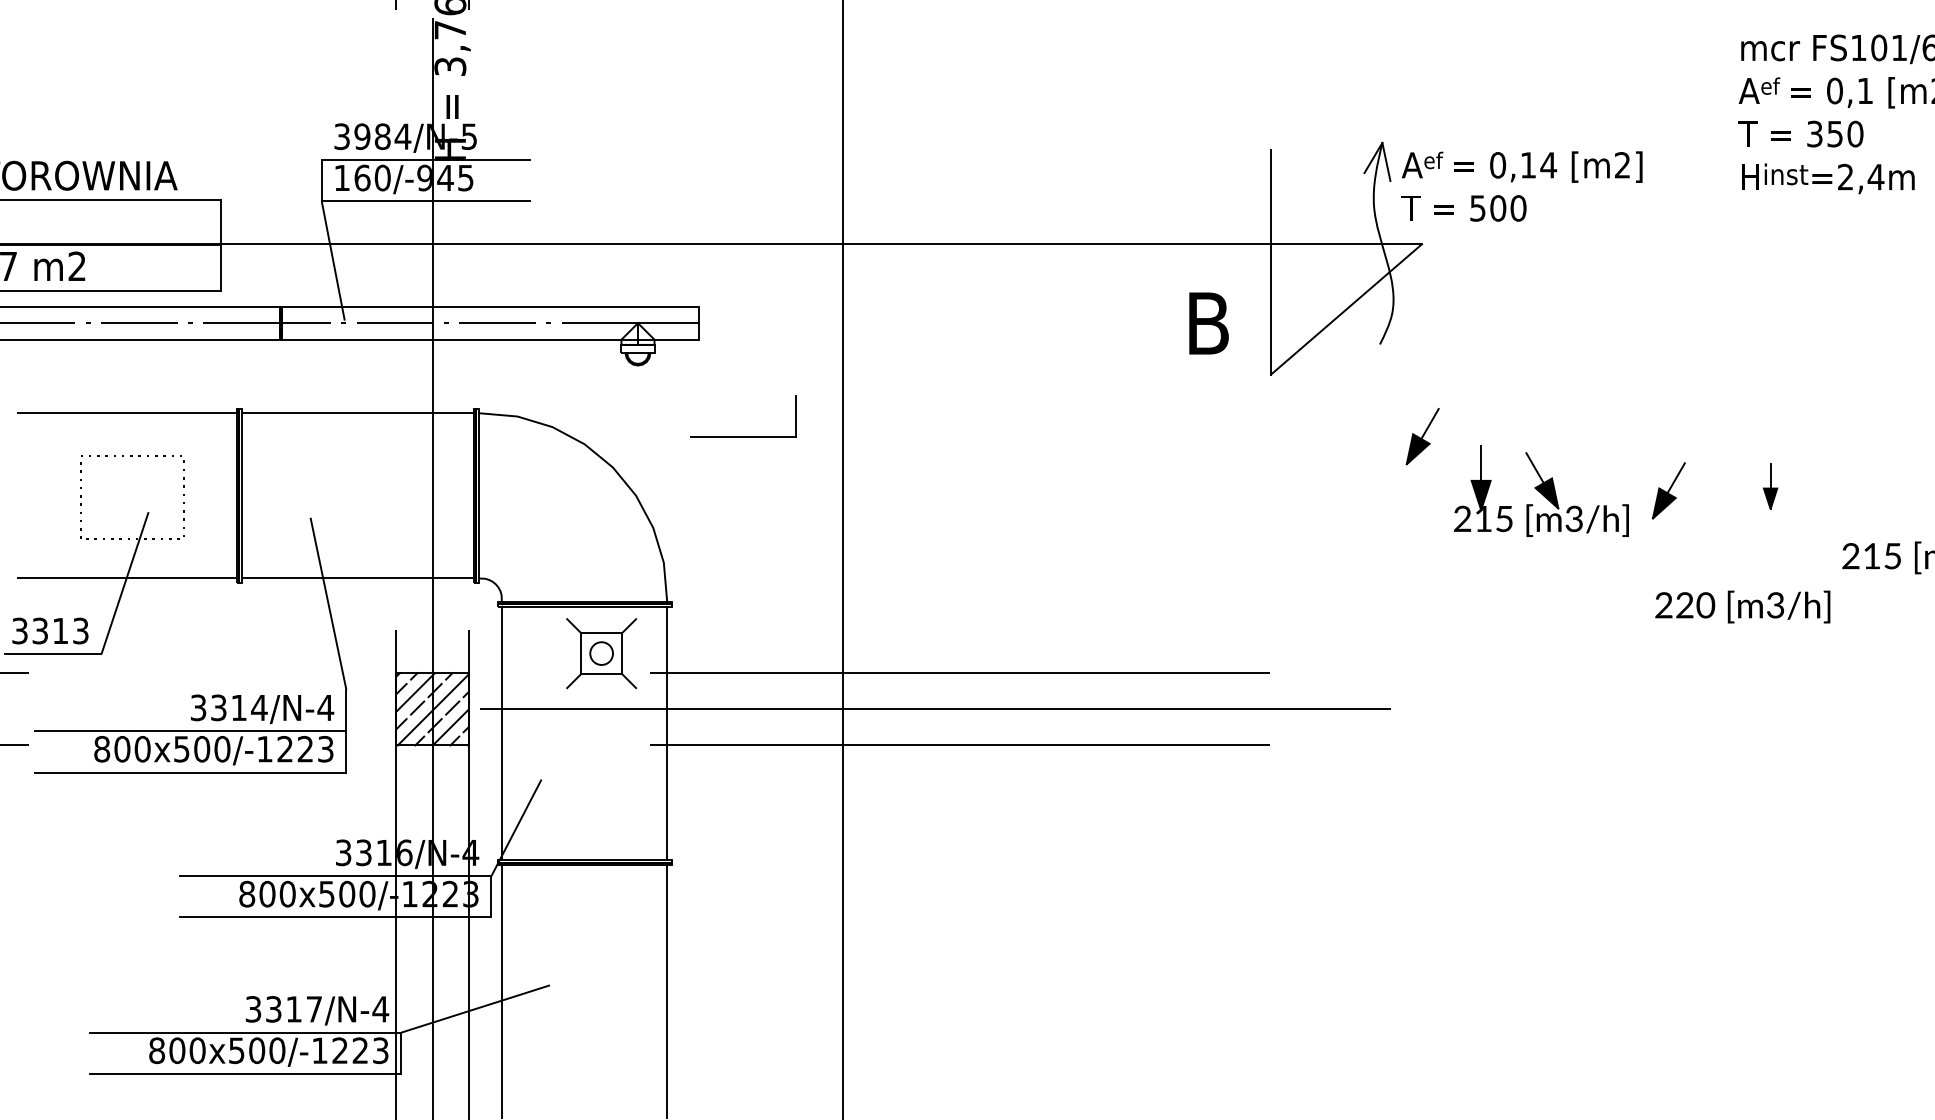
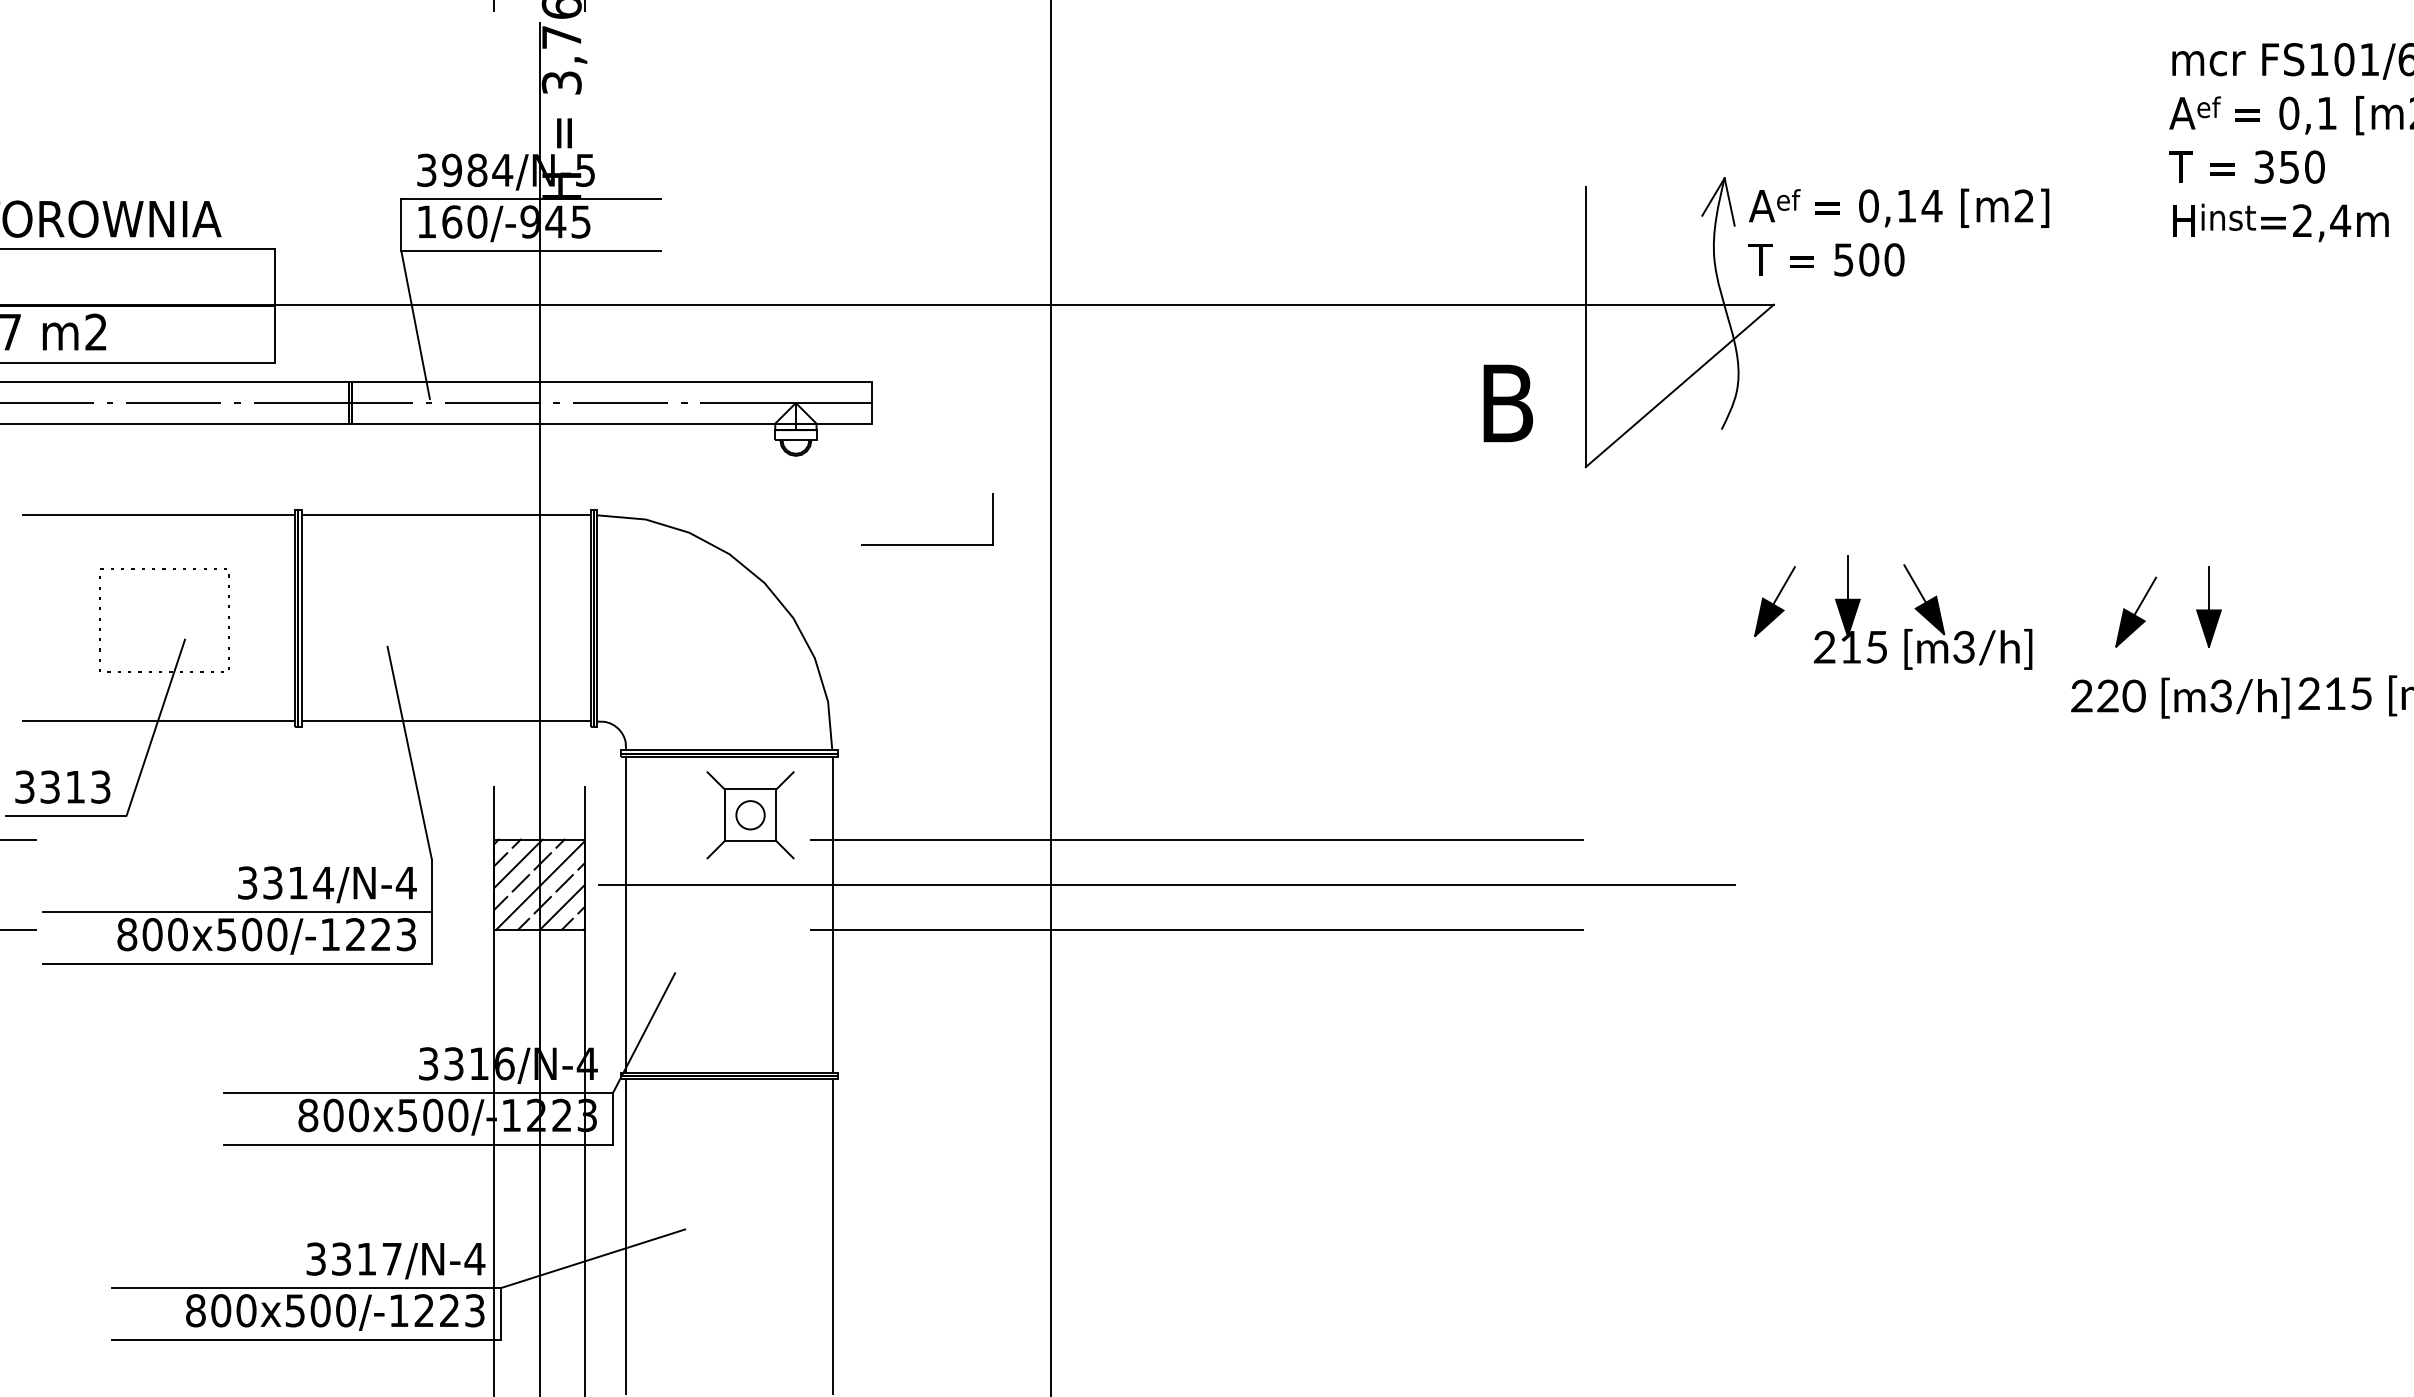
part: (1422, 436) -> (1774, 601), moved
part: (1770, 486) -> (2208, 606), size x1.43
part: (1669, 490) -> (2136, 611), moved
text: (1742, 606) -> (2180, 697), moved

